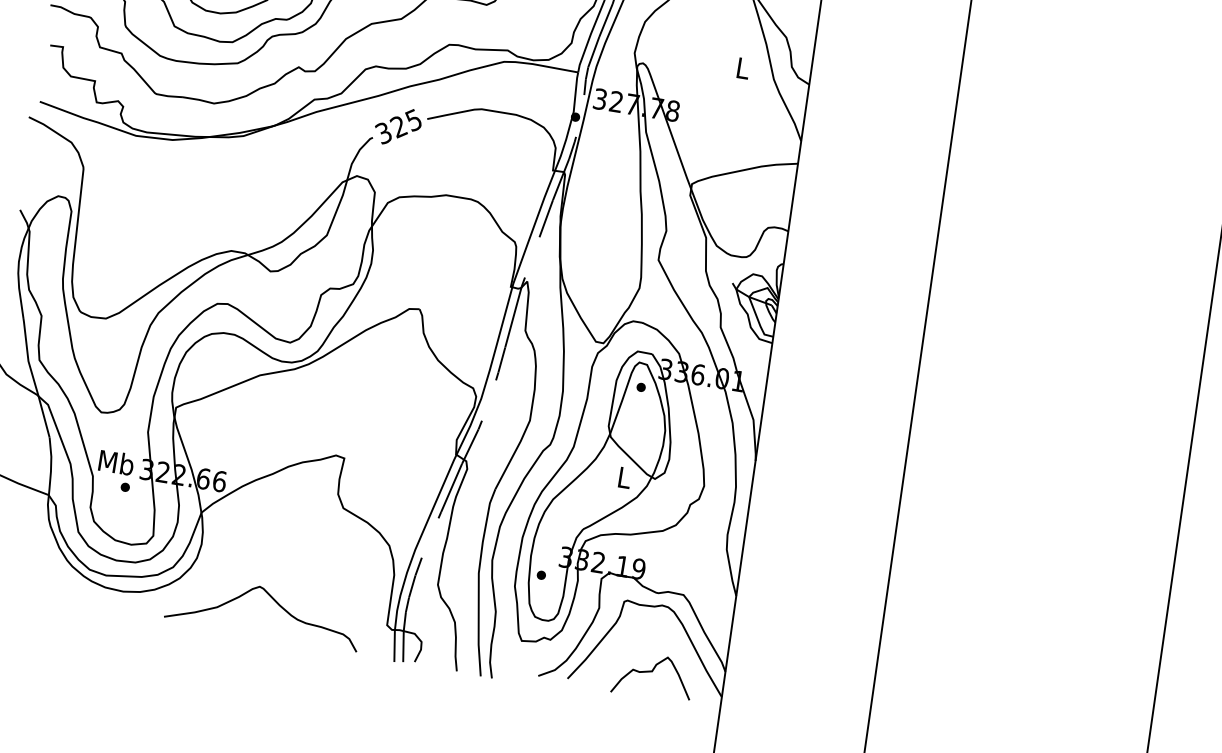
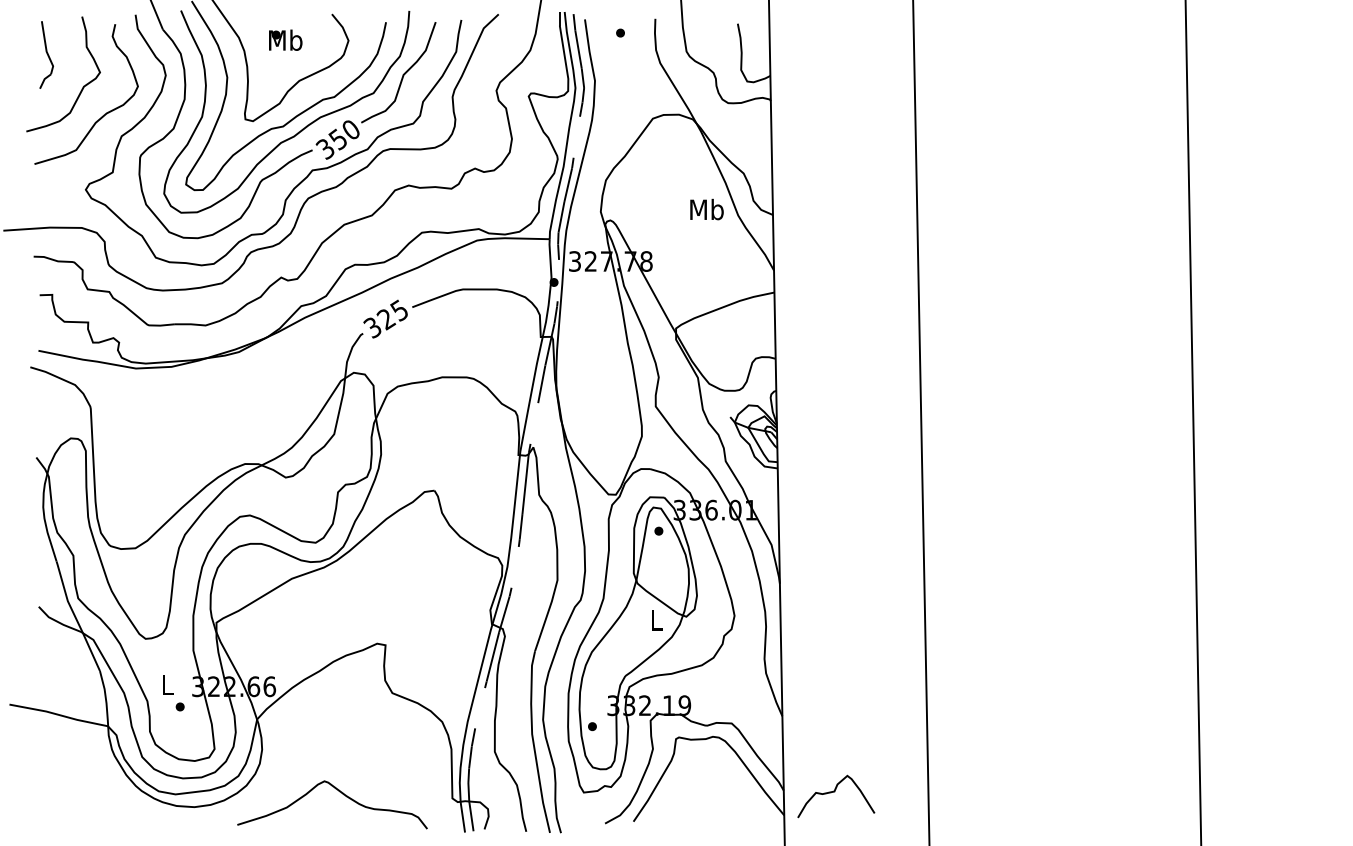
text: (742, 68) -> (706, 209), L -> Mb
text: (116, 462) -> (167, 684), Mb -> L
curve: (652, 672) -> (834, 792), moved

